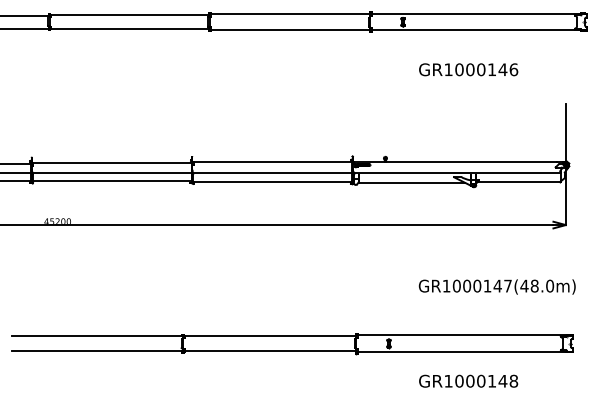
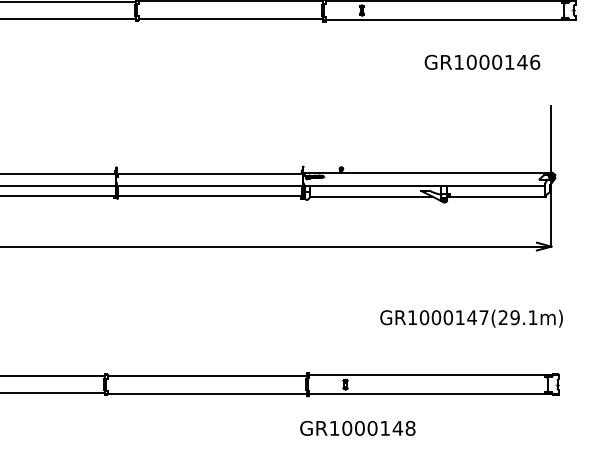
text: (468, 69) -> (482, 62), moved
text: (537, 285) -> (518, 316), GR1000147(48.0m) -> GR1000147(29.1m)
text: (468, 380) -> (357, 427), moved

